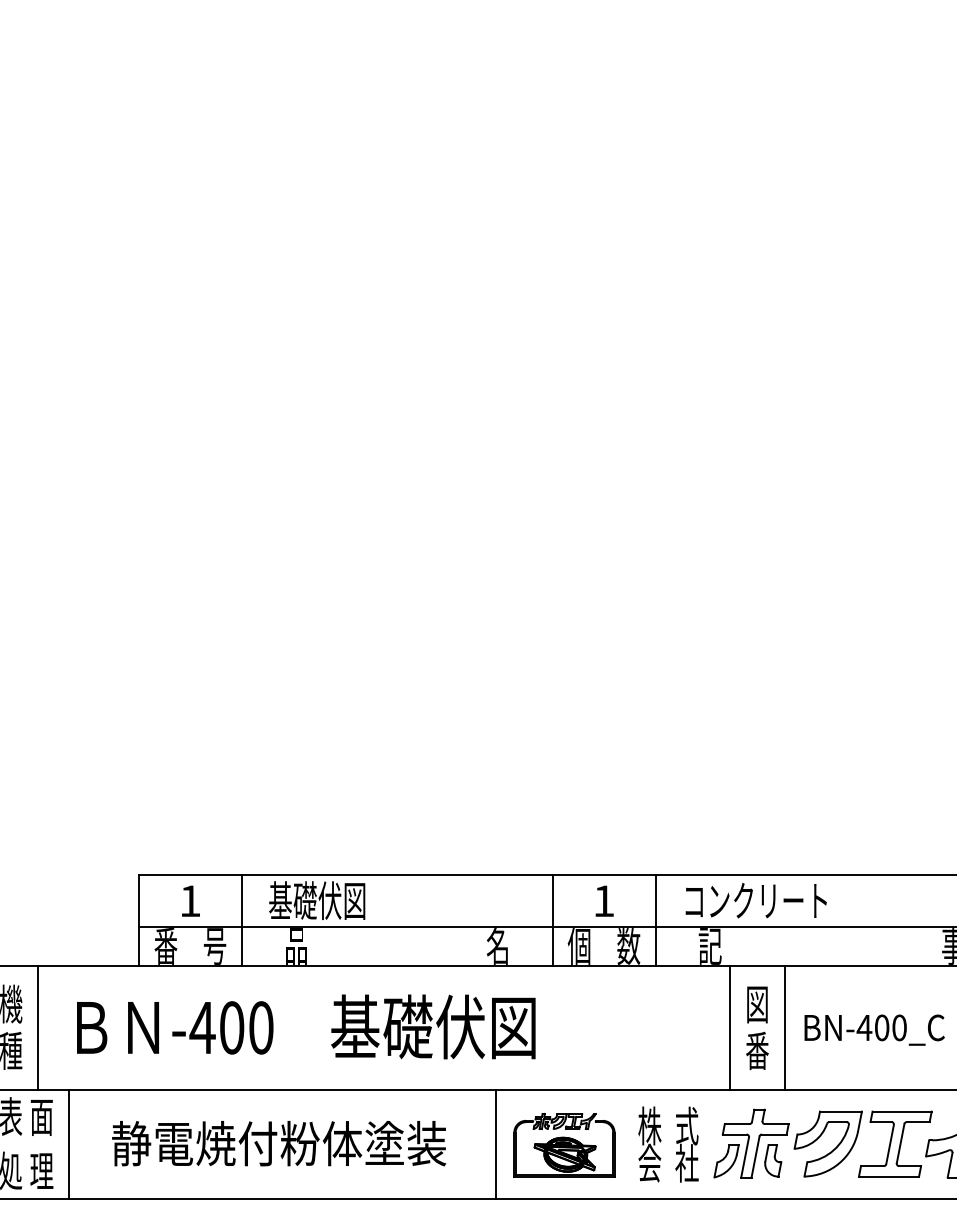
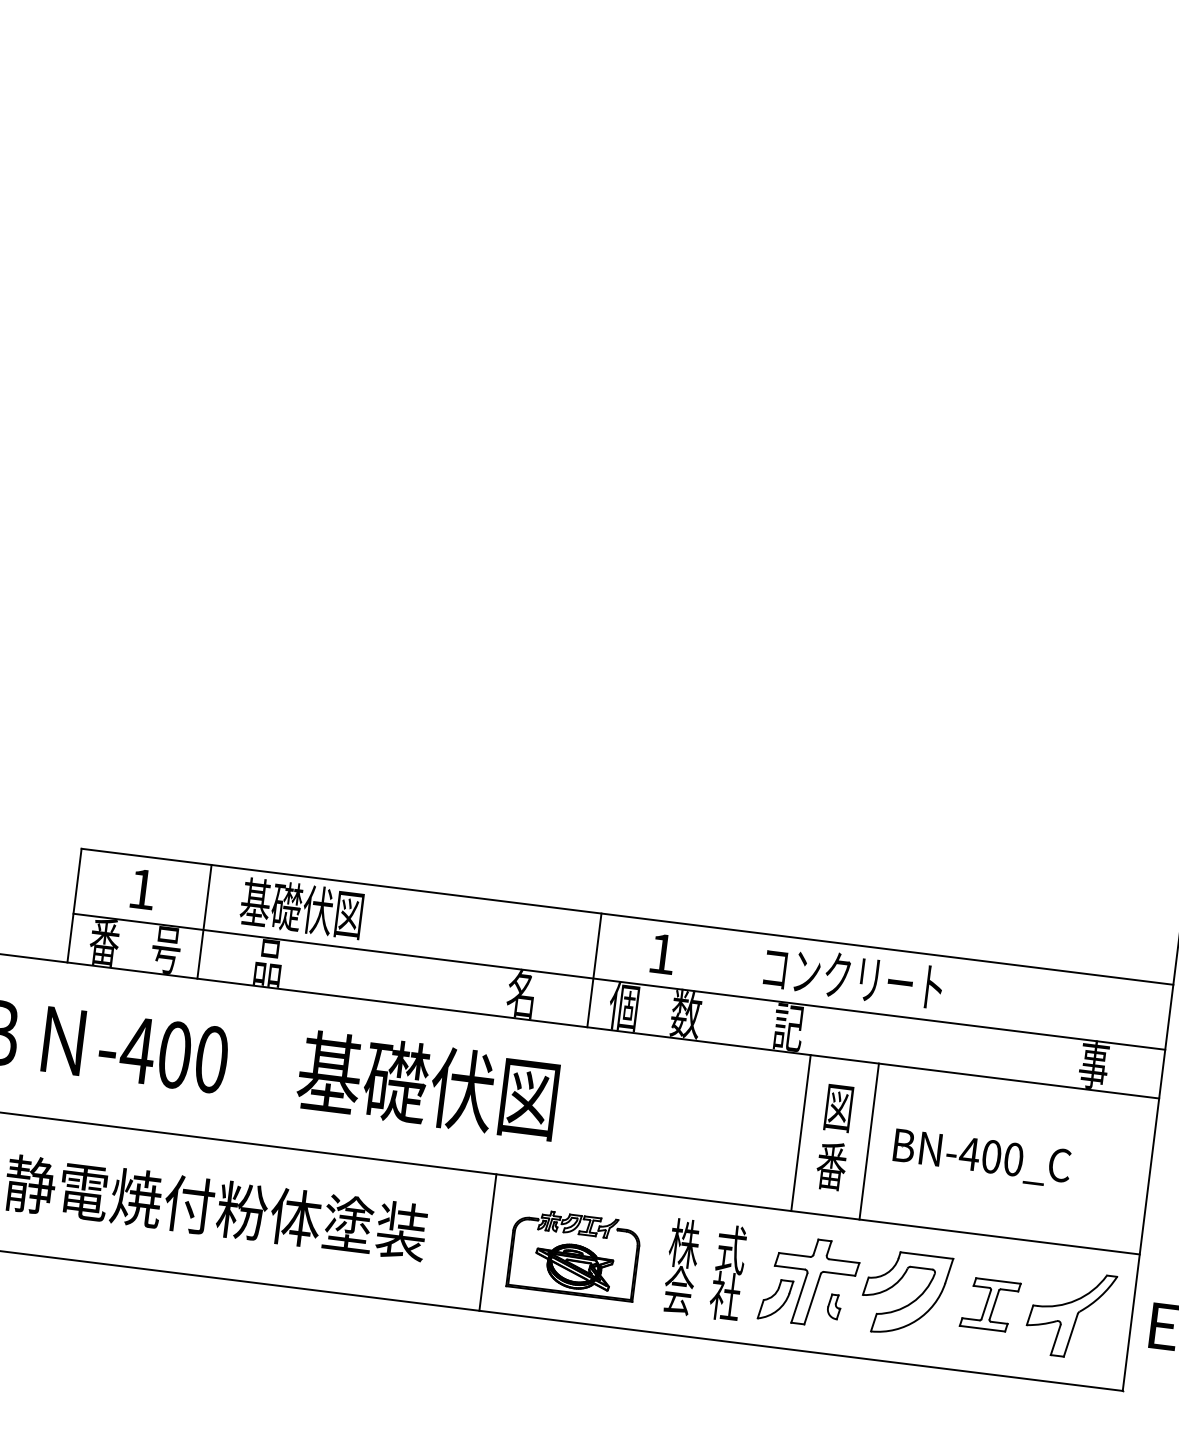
line: (655, 920) -> (723, 986), removed
part: (895, 1143) -> (990, 1304), size x0.6
part: (773, 1160) -> (834, 1306), size x0.6

